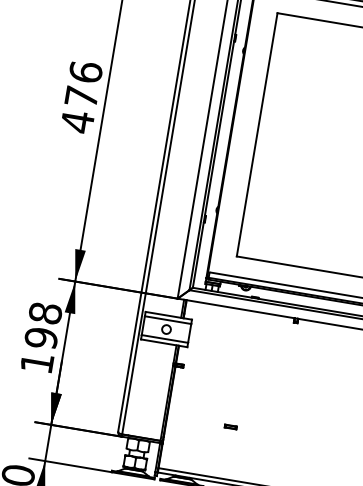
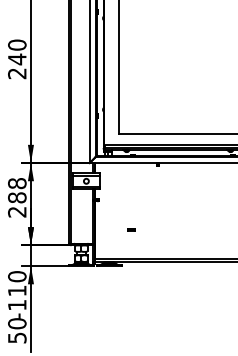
text: (81, 97) -> (17, 59), 476 -> 240
text: (39, 349) -> (17, 204), 198 -> 288

